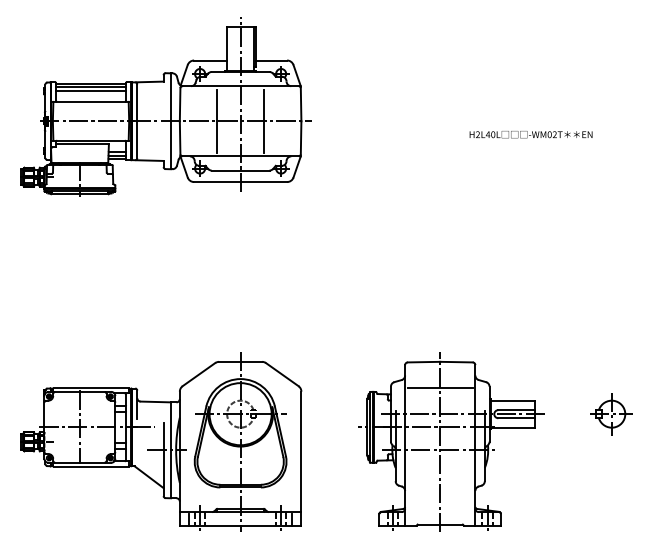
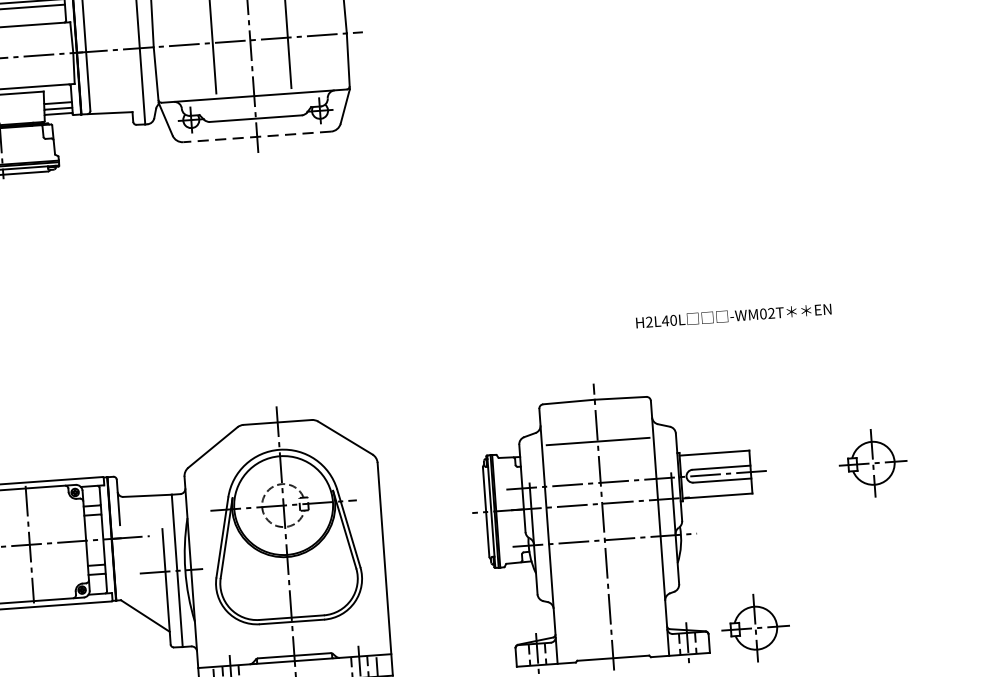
text: (530, 134) -> (732, 315), moved
line: (240, 182) -> (257, 137), solid -> dashed
part: (530, 512) -> (755, 628), added

